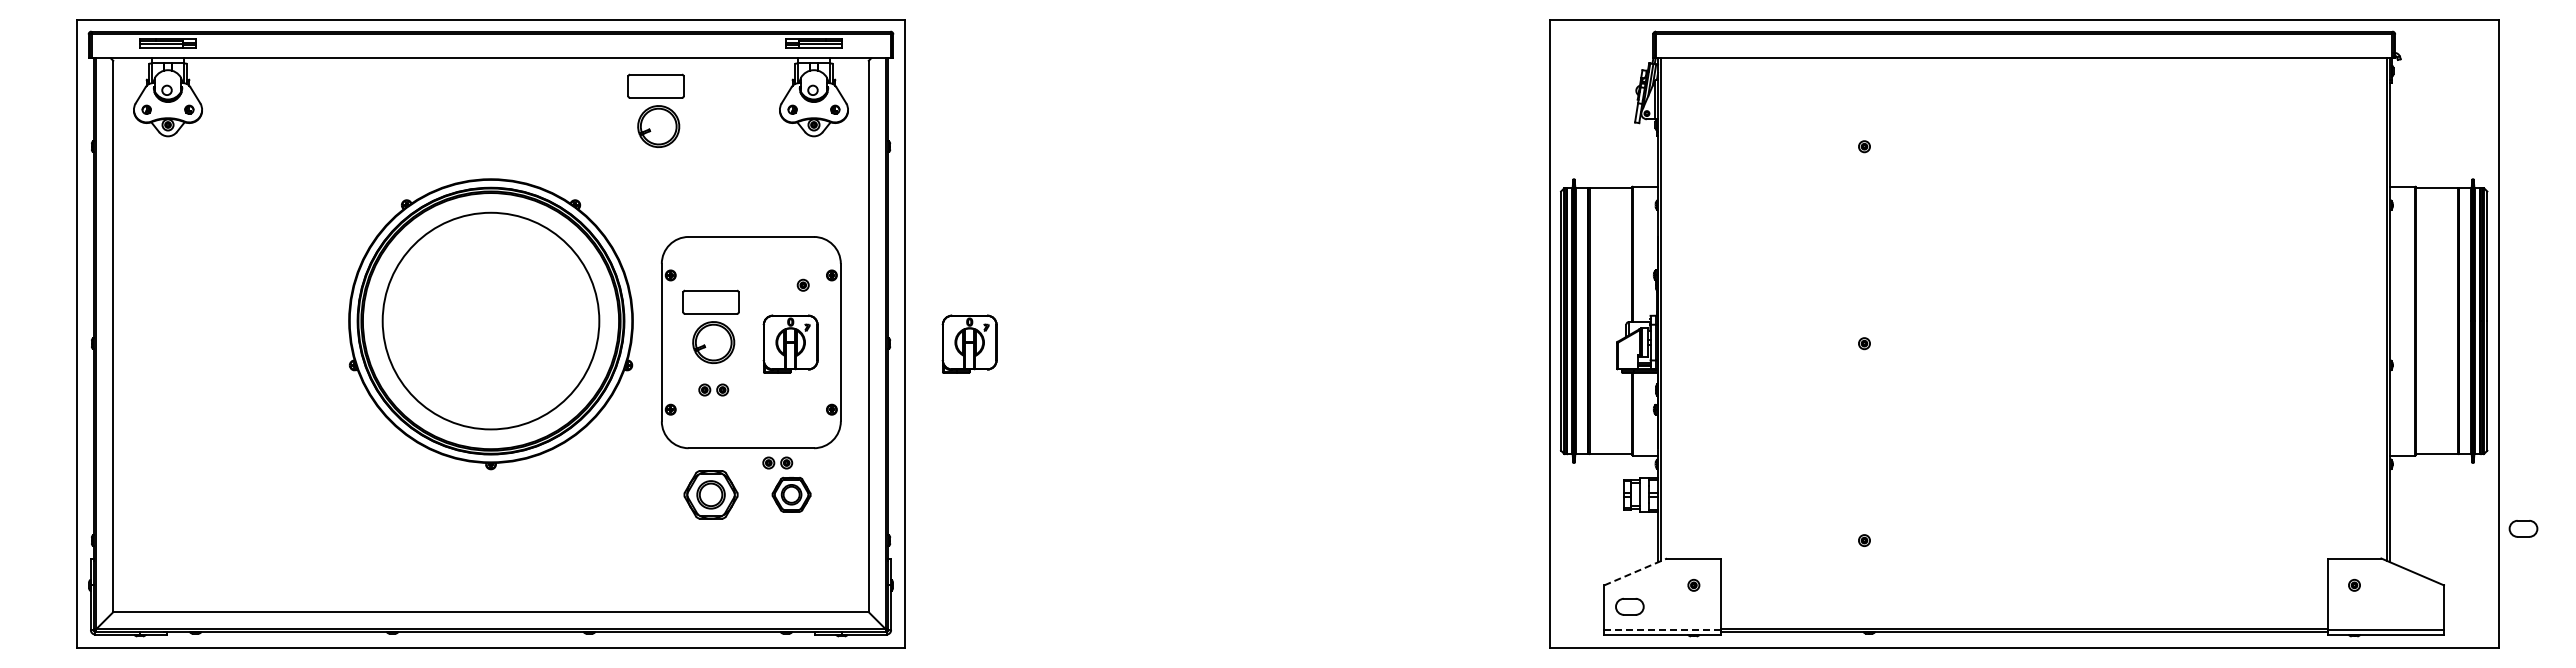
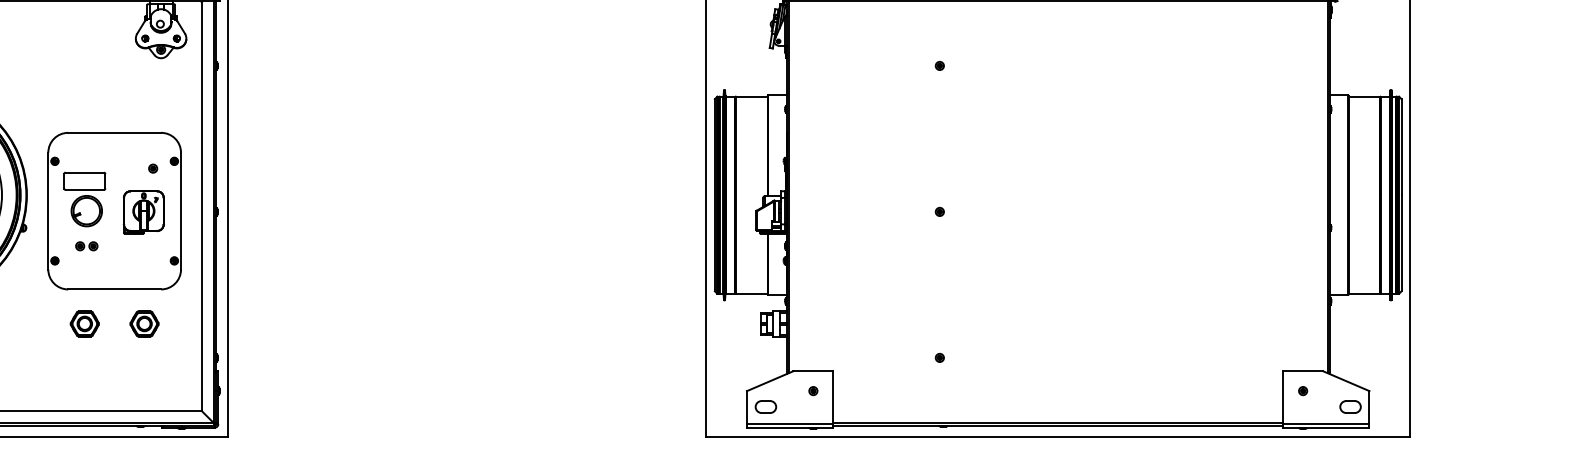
part: (655, 110) -> (43, 39), removed
part: (969, 343) -> (276, 211), removed
part: (777, 462) -> (134, 300), removed
part: (710, 494) -> (84, 323), size x0.71
part: (2523, 528) -> (1350, 406), moved
line: (1636, 571) -> (770, 380), dashed -> solid
line: (1662, 630) -> (790, 424), dashed -> solid

